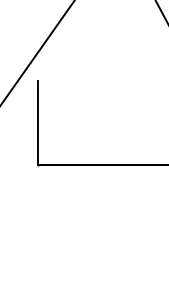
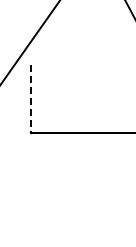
line: (37, 122) -> (30, 98), solid -> dashed

